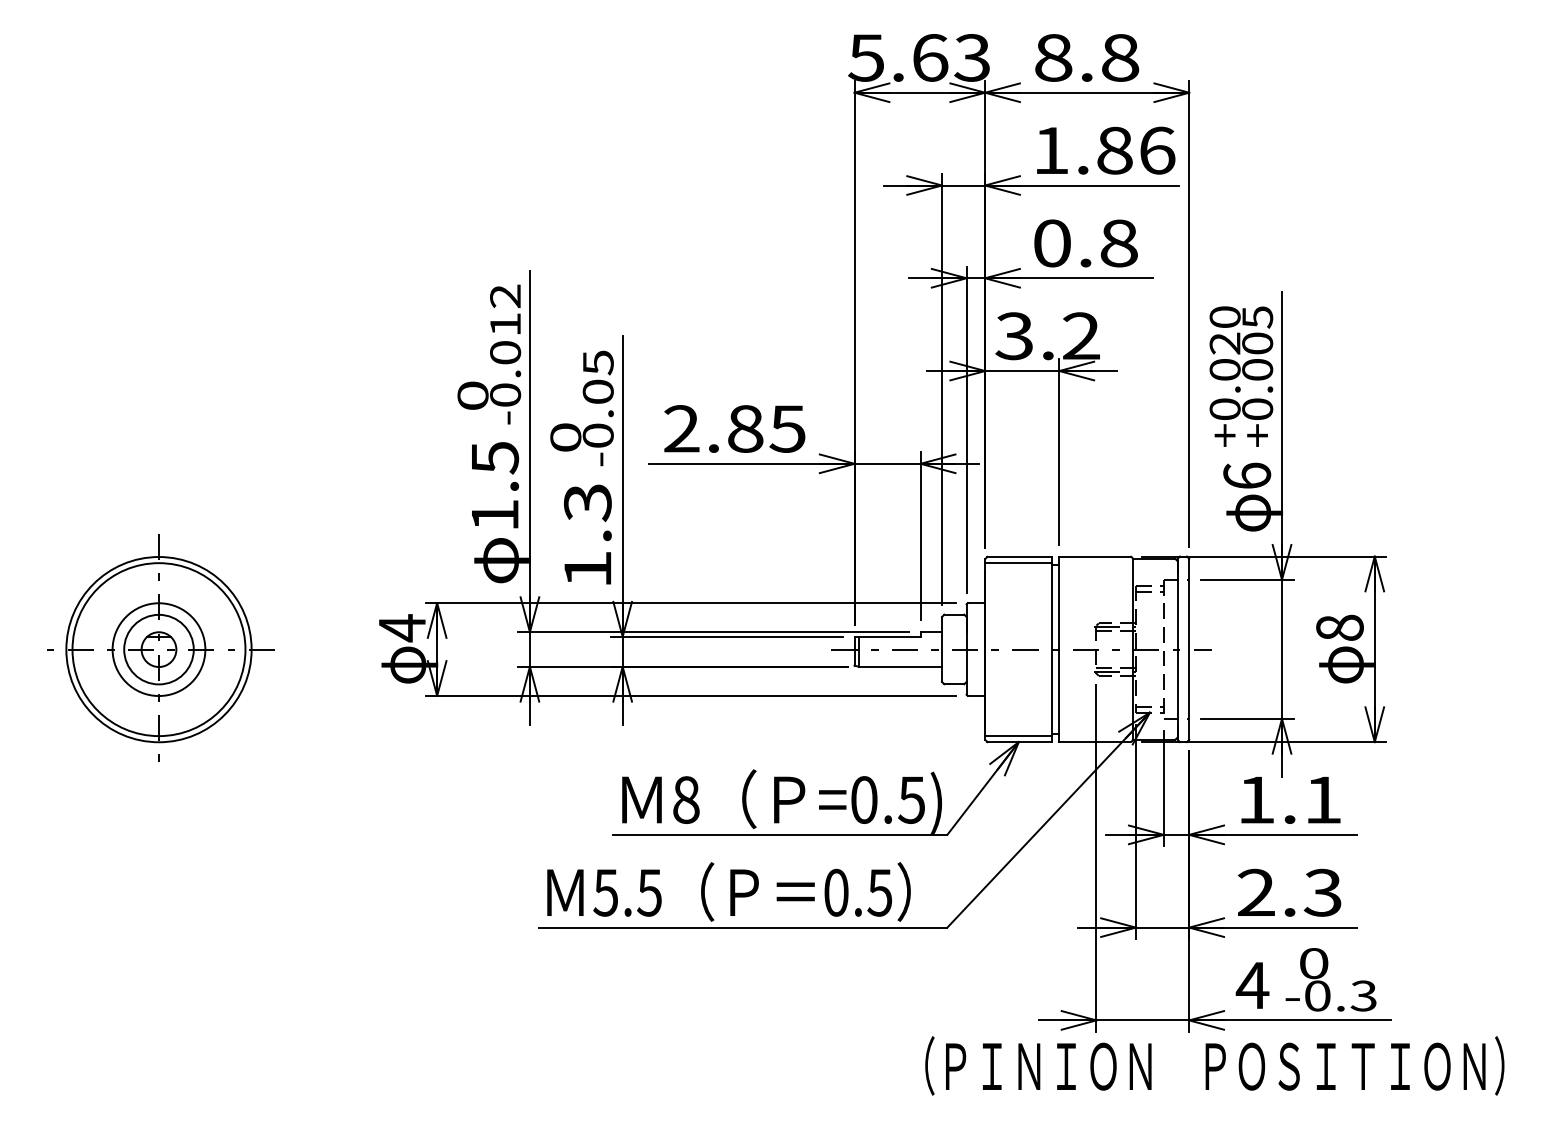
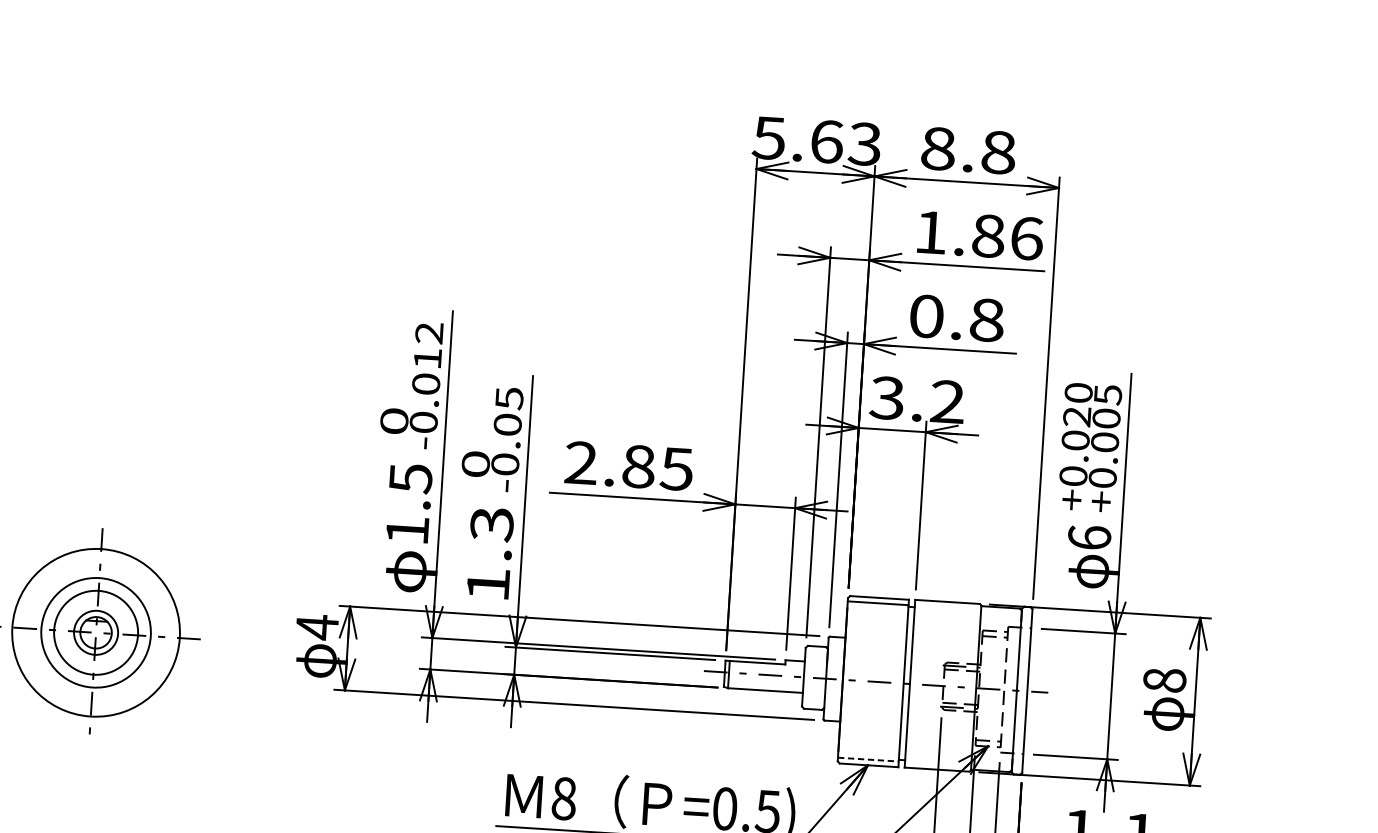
circle: (158, 649) -> (95, 632), size x0.7
circle: (158, 649) -> (95, 632), size x0.7
line: (1018, 735) -> (868, 759), solid -> dashed

